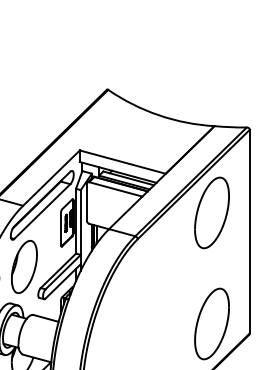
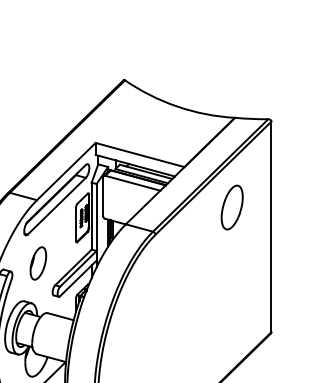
part: (211, 212) -> (231, 207), size x0.6
part: (24, 266) -> (38, 263), size x0.6
part: (211, 324) -> (231, 322), removed

